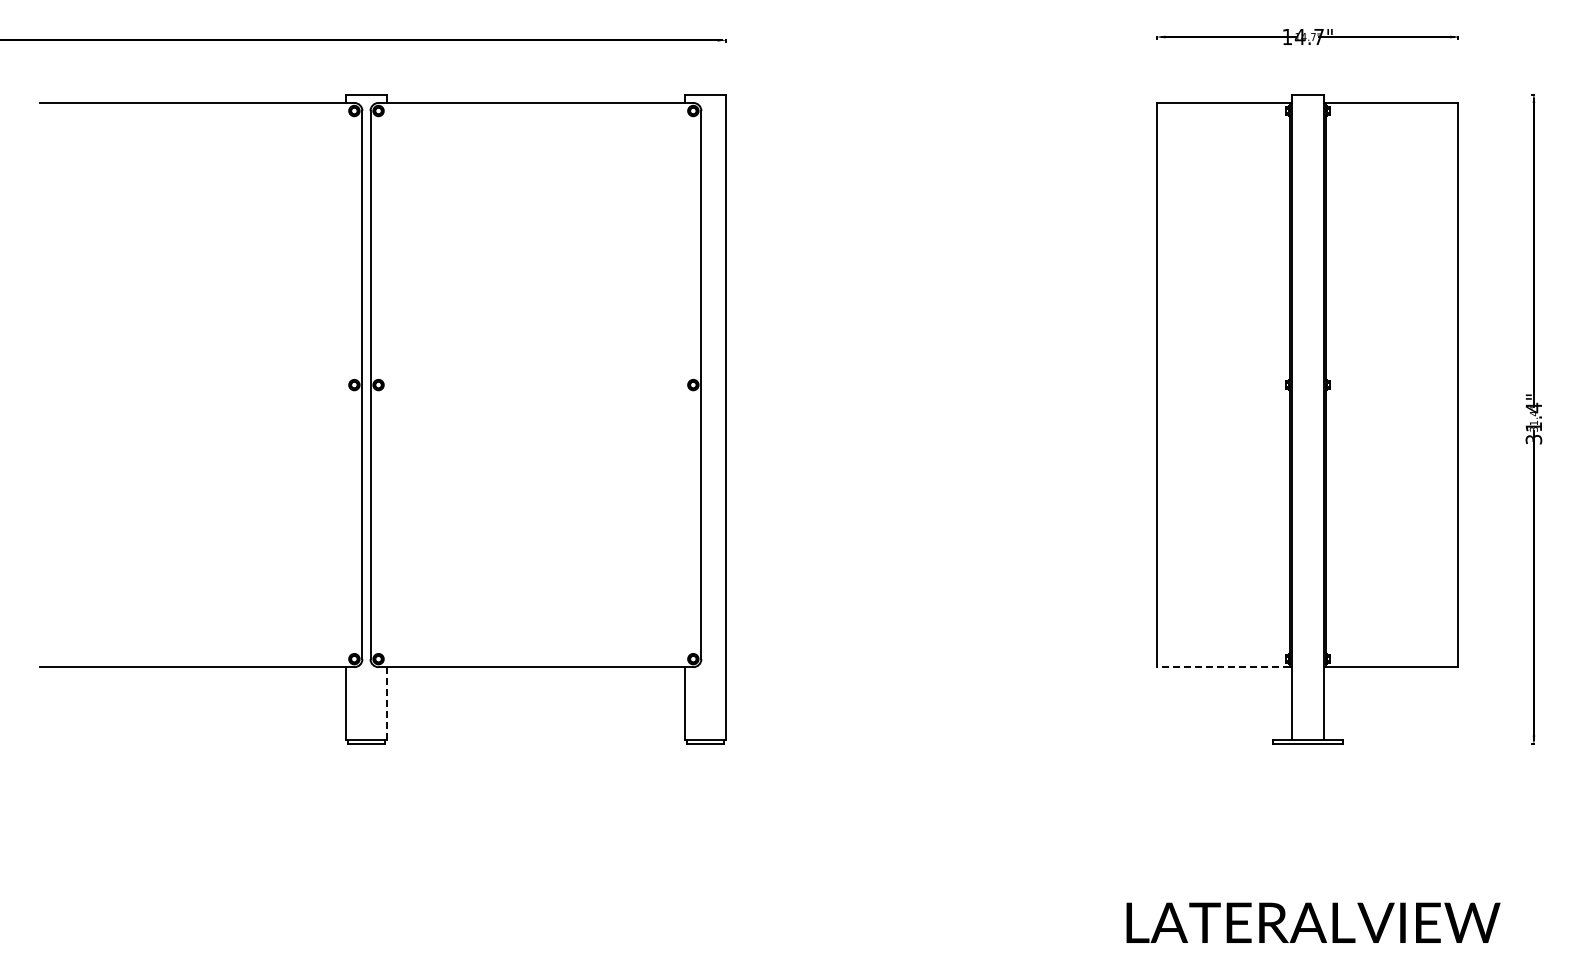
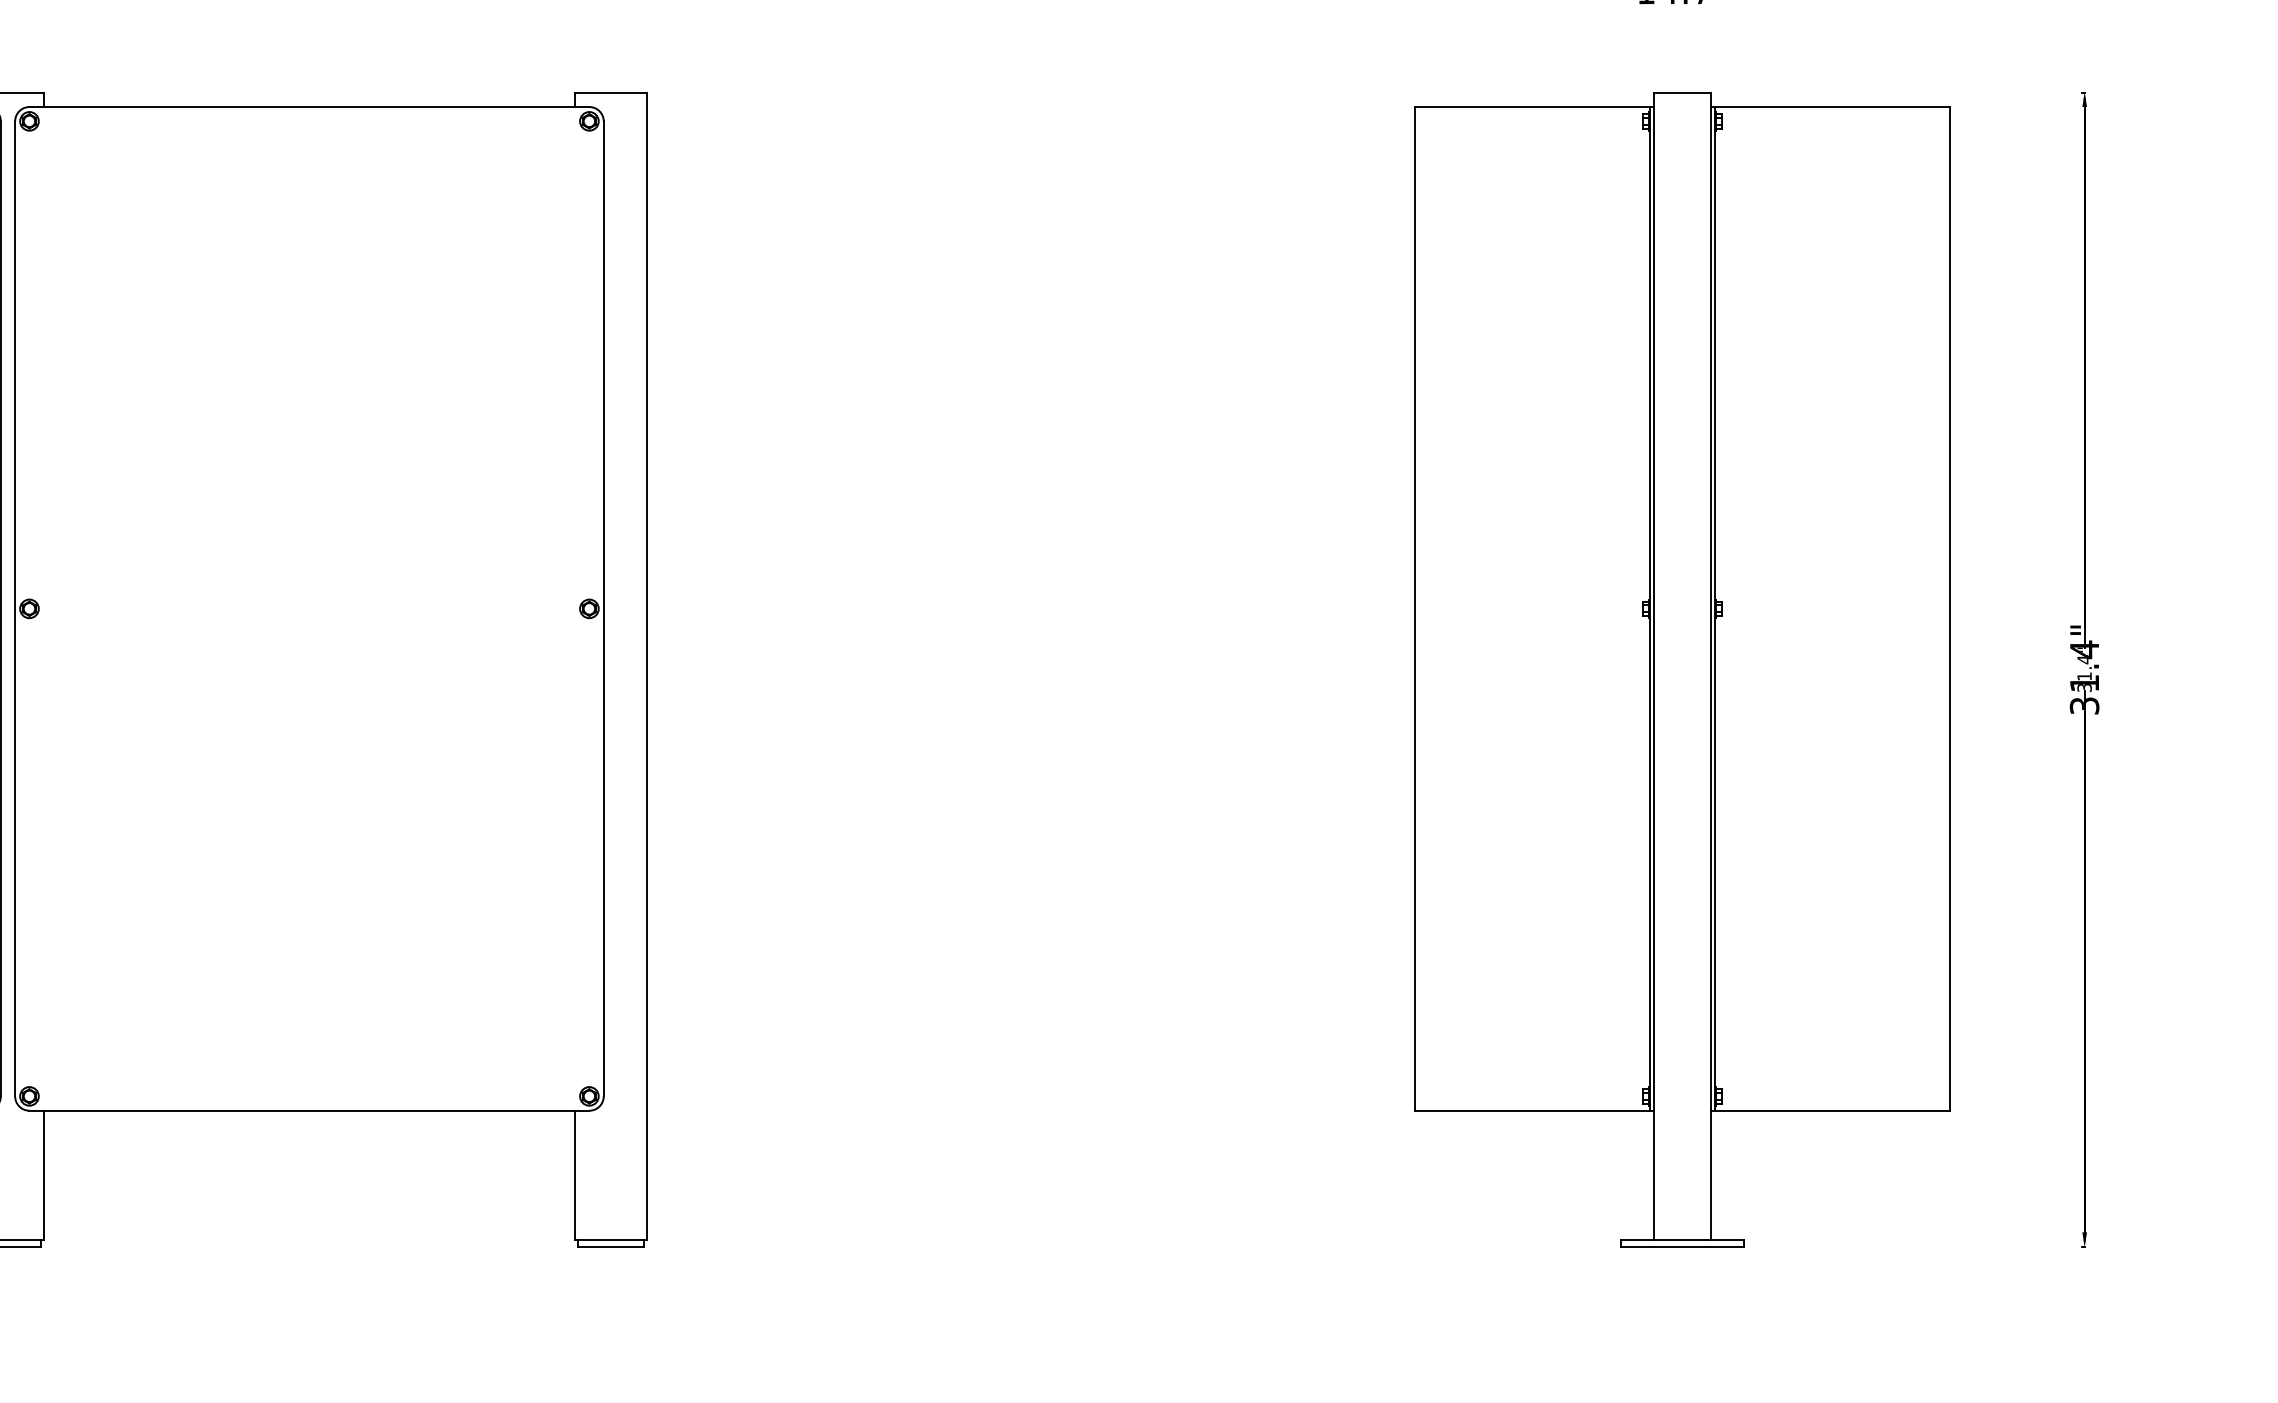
line: (1223, 667) -> (1532, 1111), dashed -> solid
line: (386, 702) -> (43, 1173), dashed -> solid

